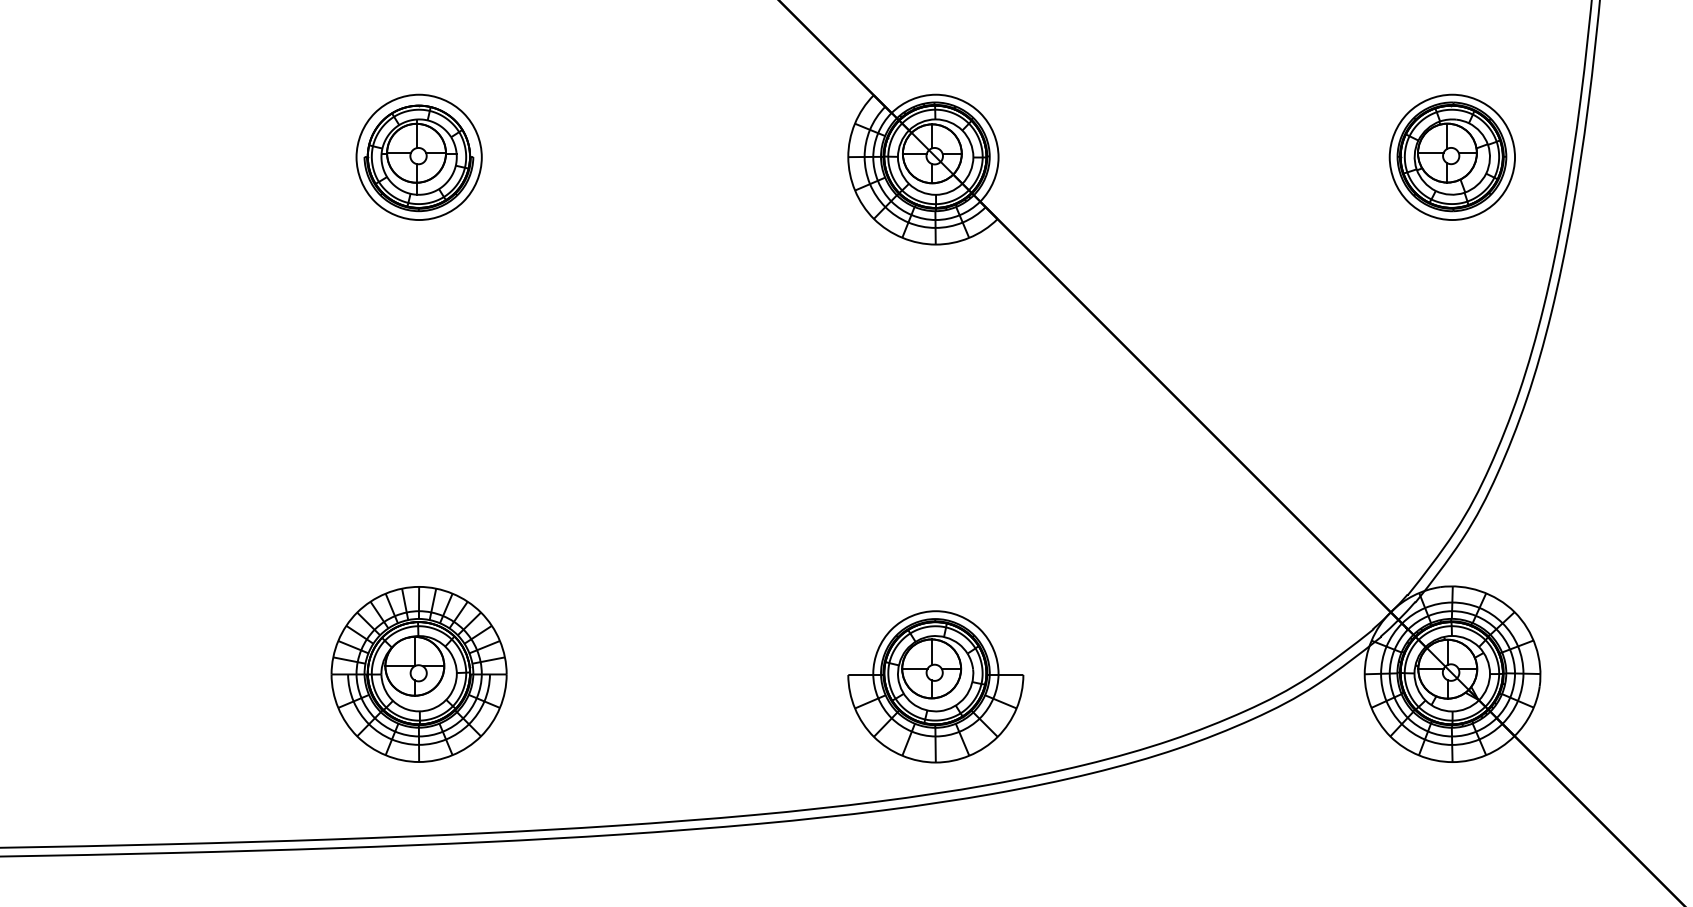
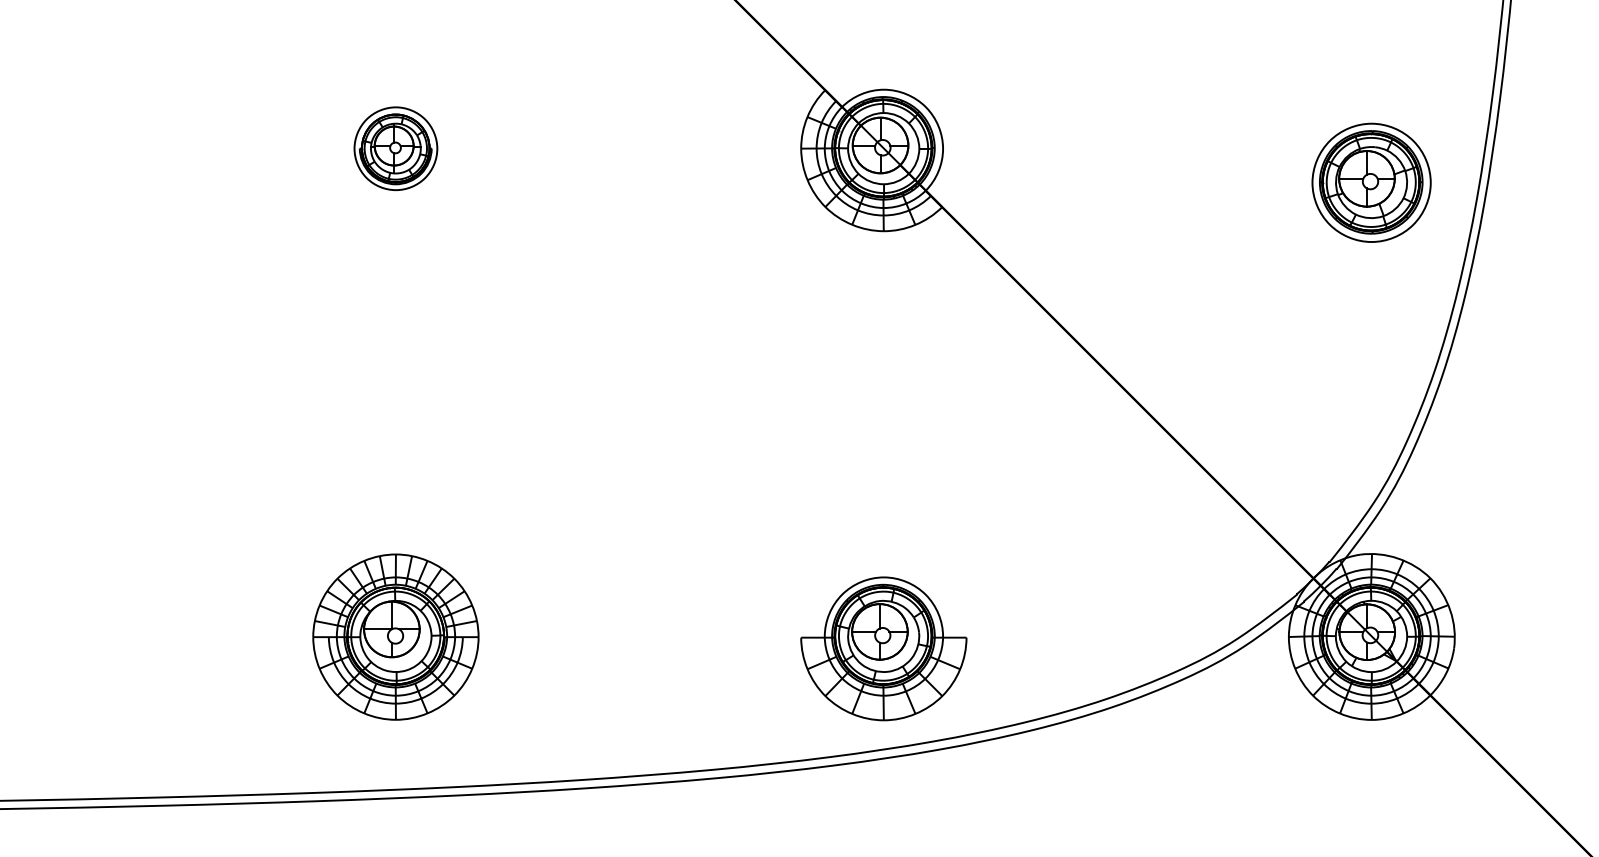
part: (418, 156) -> (395, 148), size x0.7
part: (1451, 156) -> (1370, 182), moved

